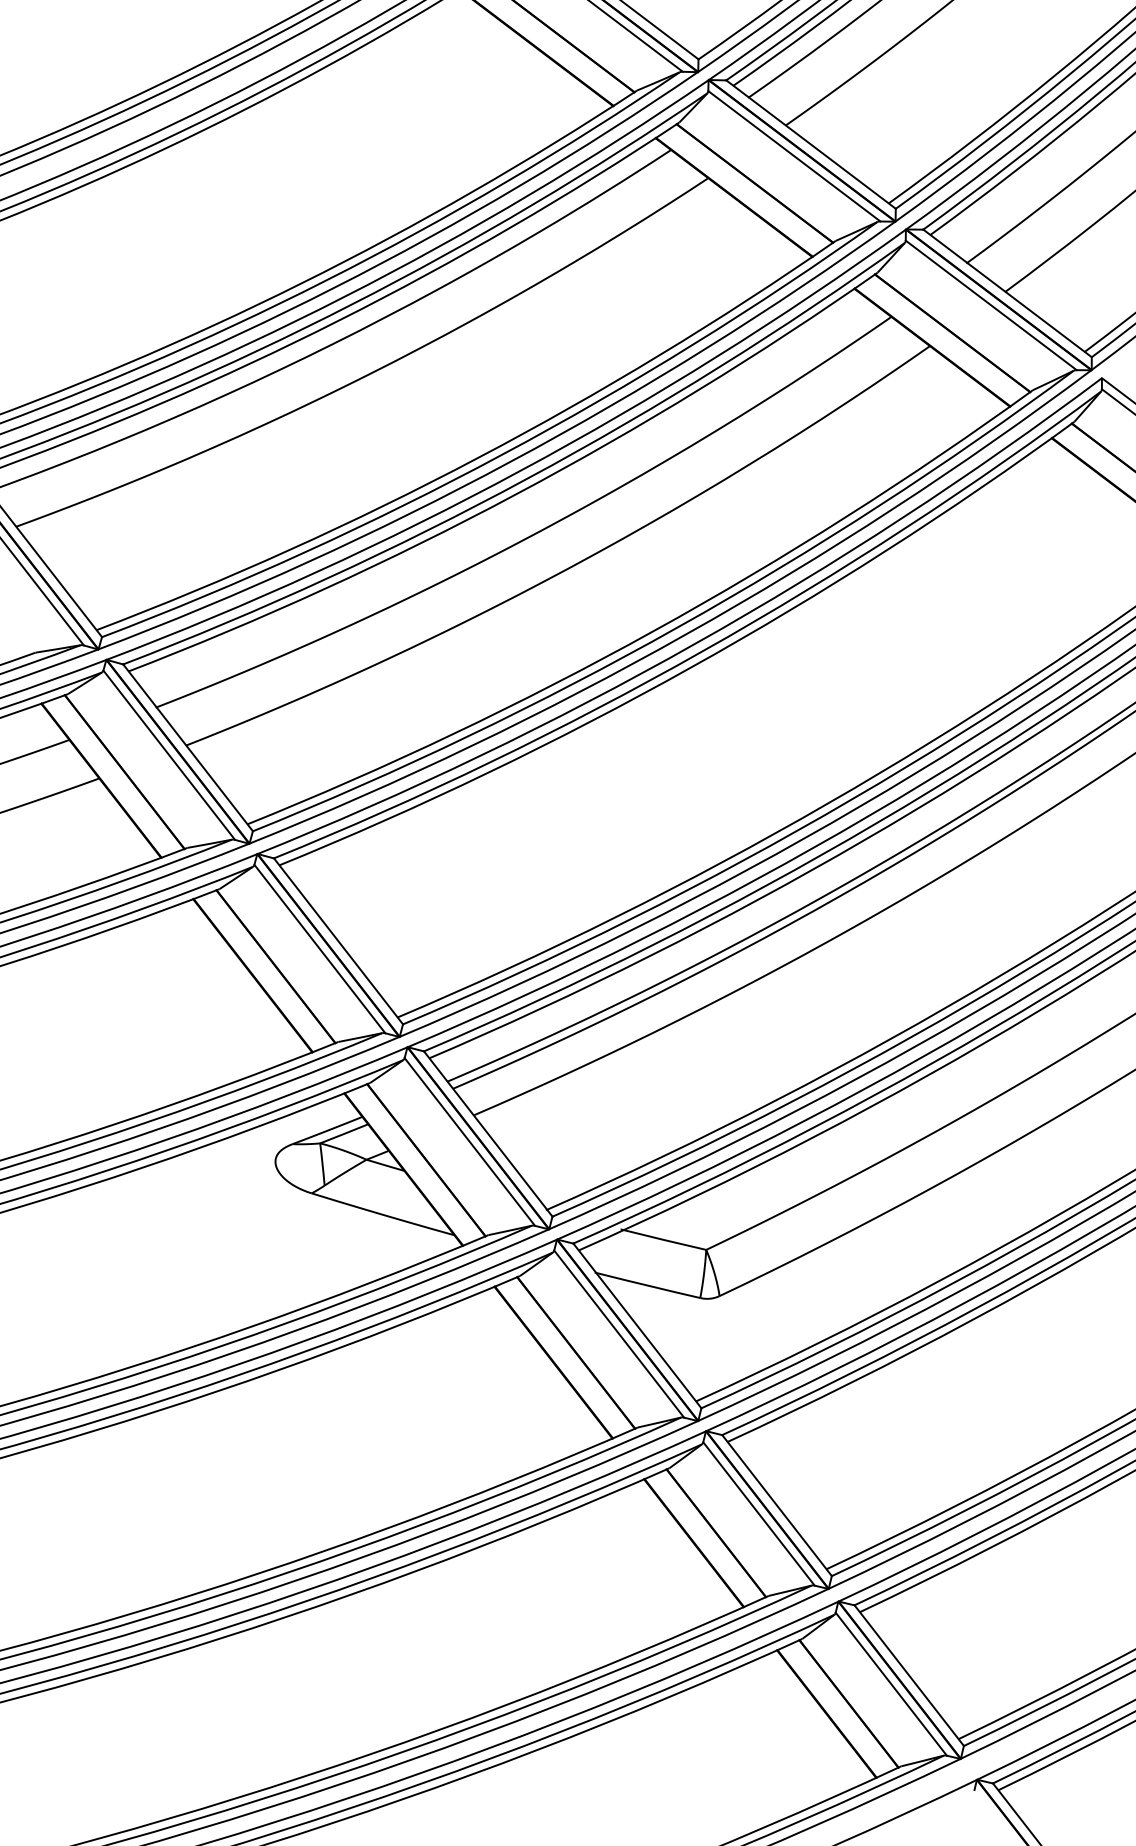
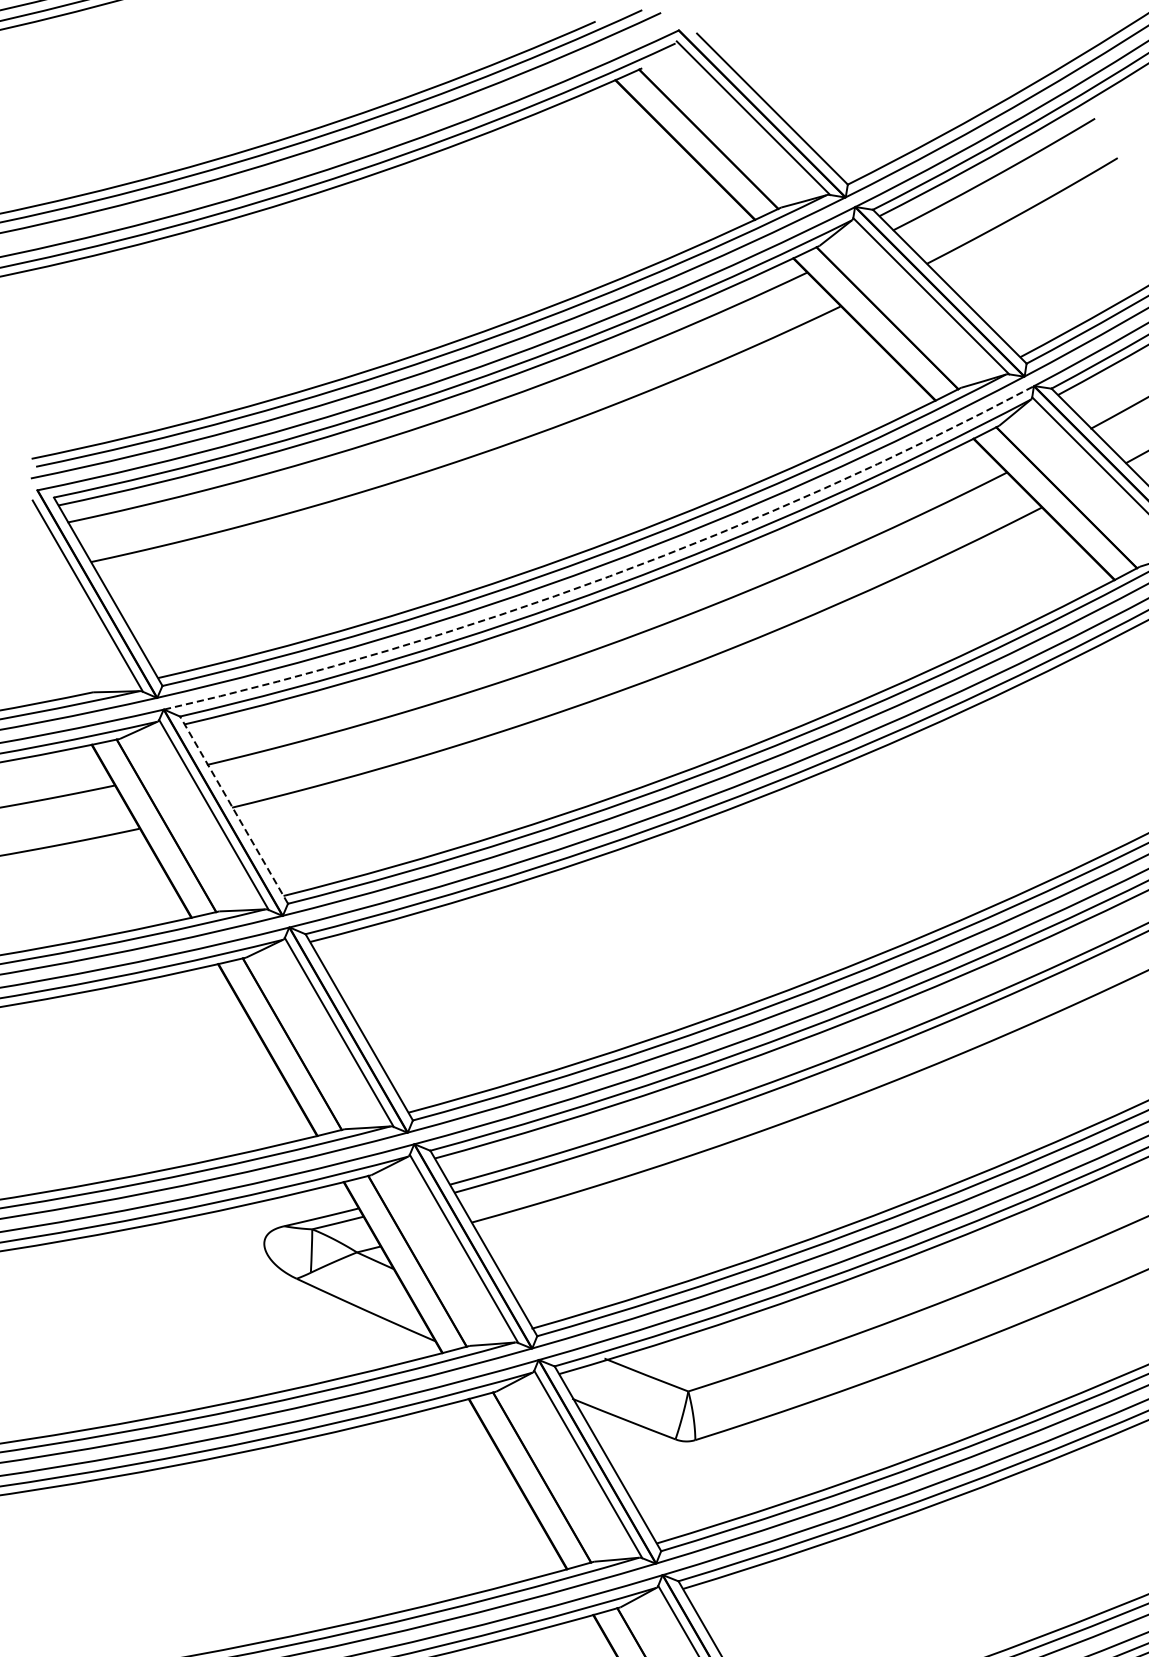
arc: (520, 470) -> (609, 575), solid -> dashed
line: (188, 747) -> (234, 809), solid -> dashed

